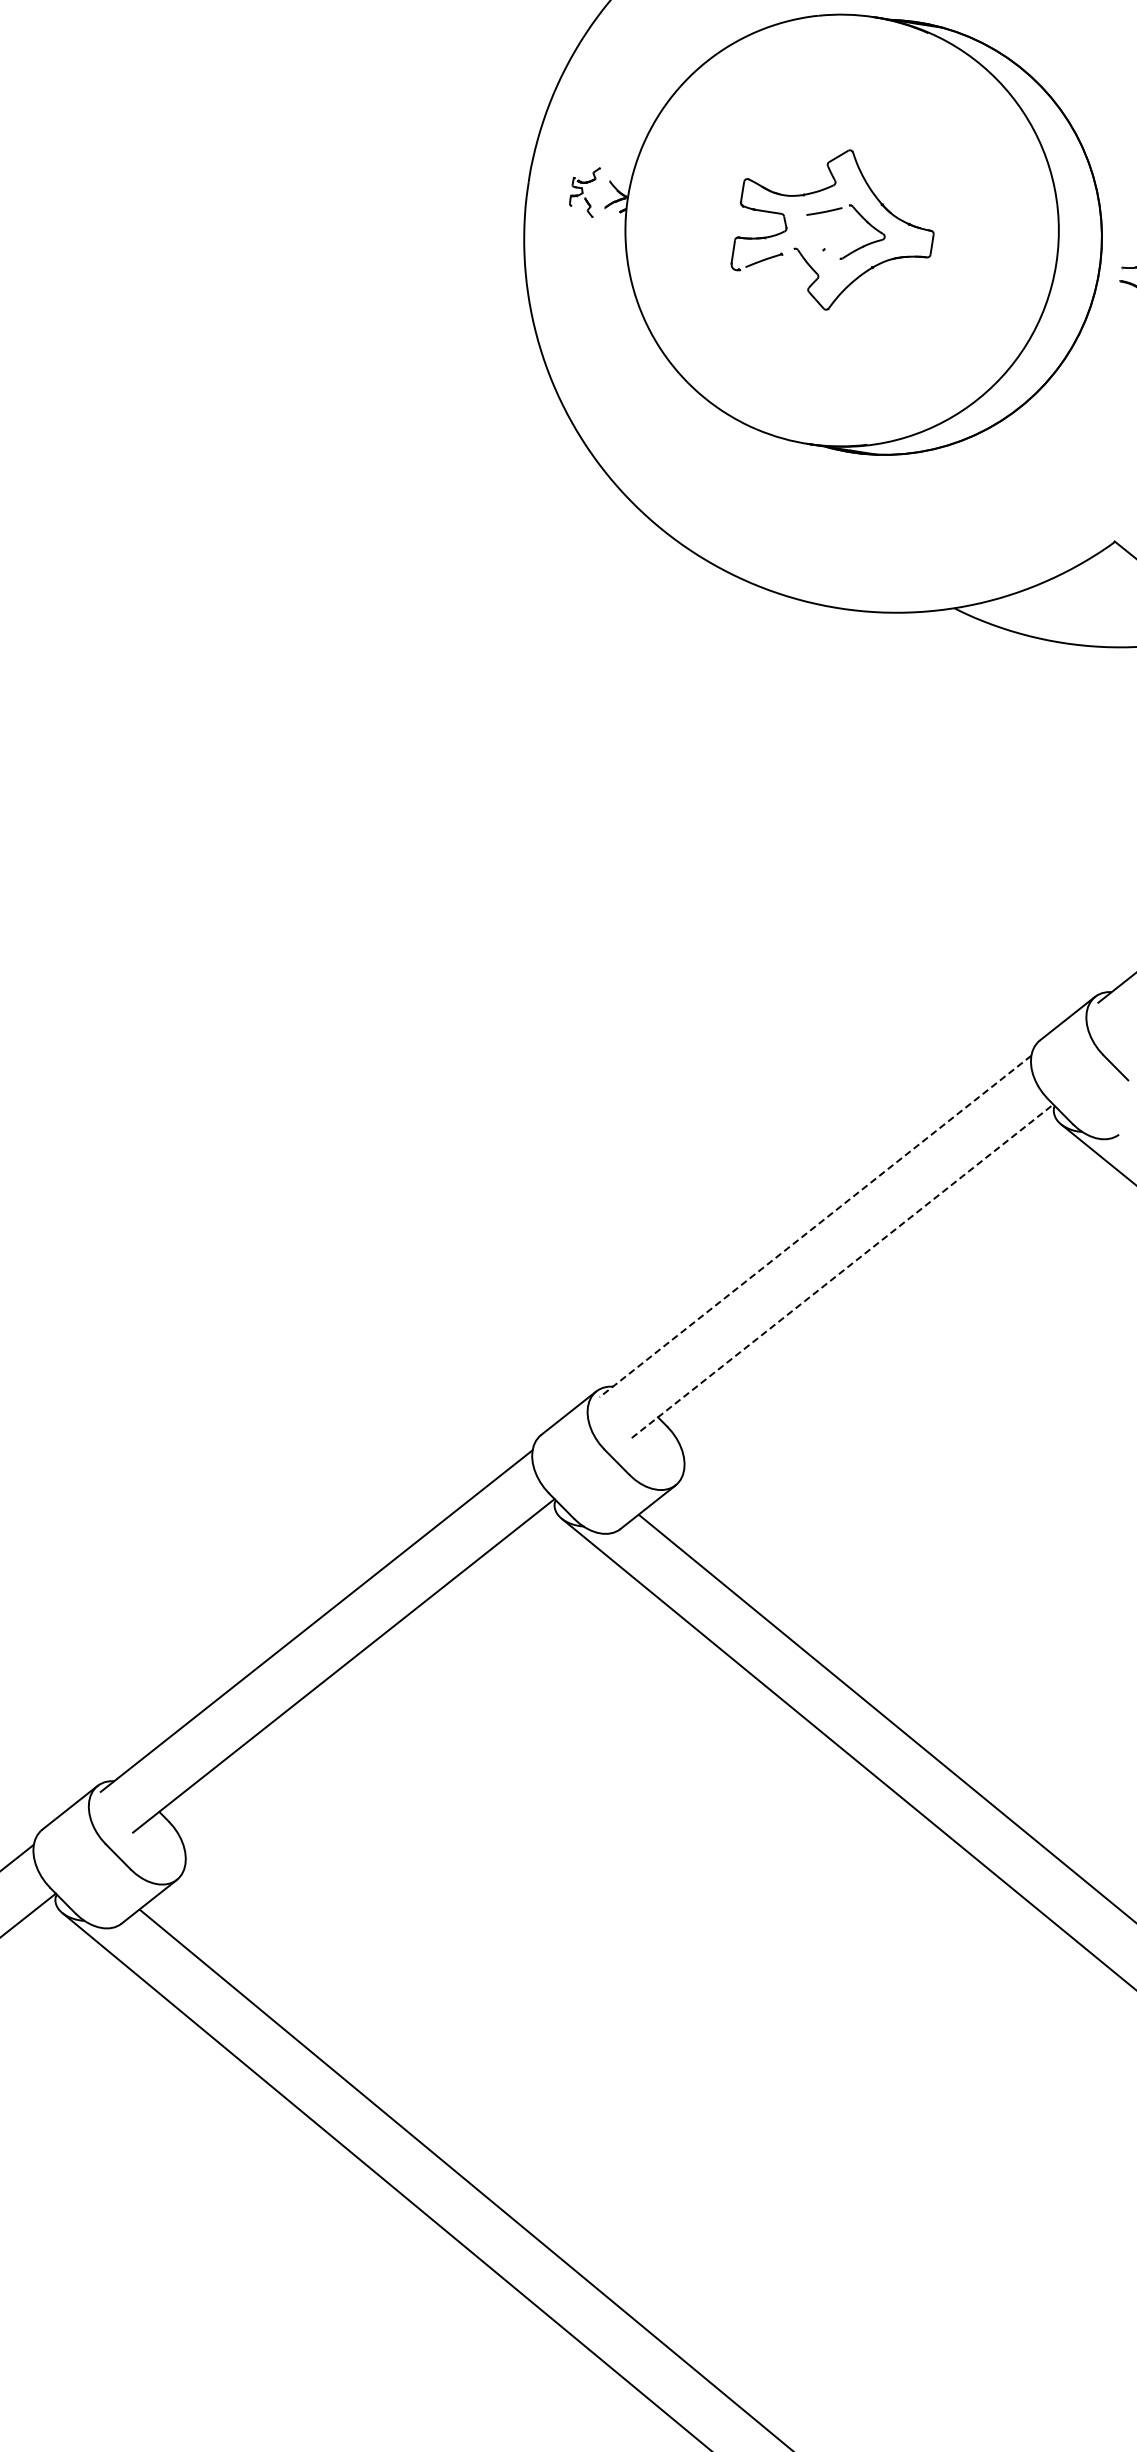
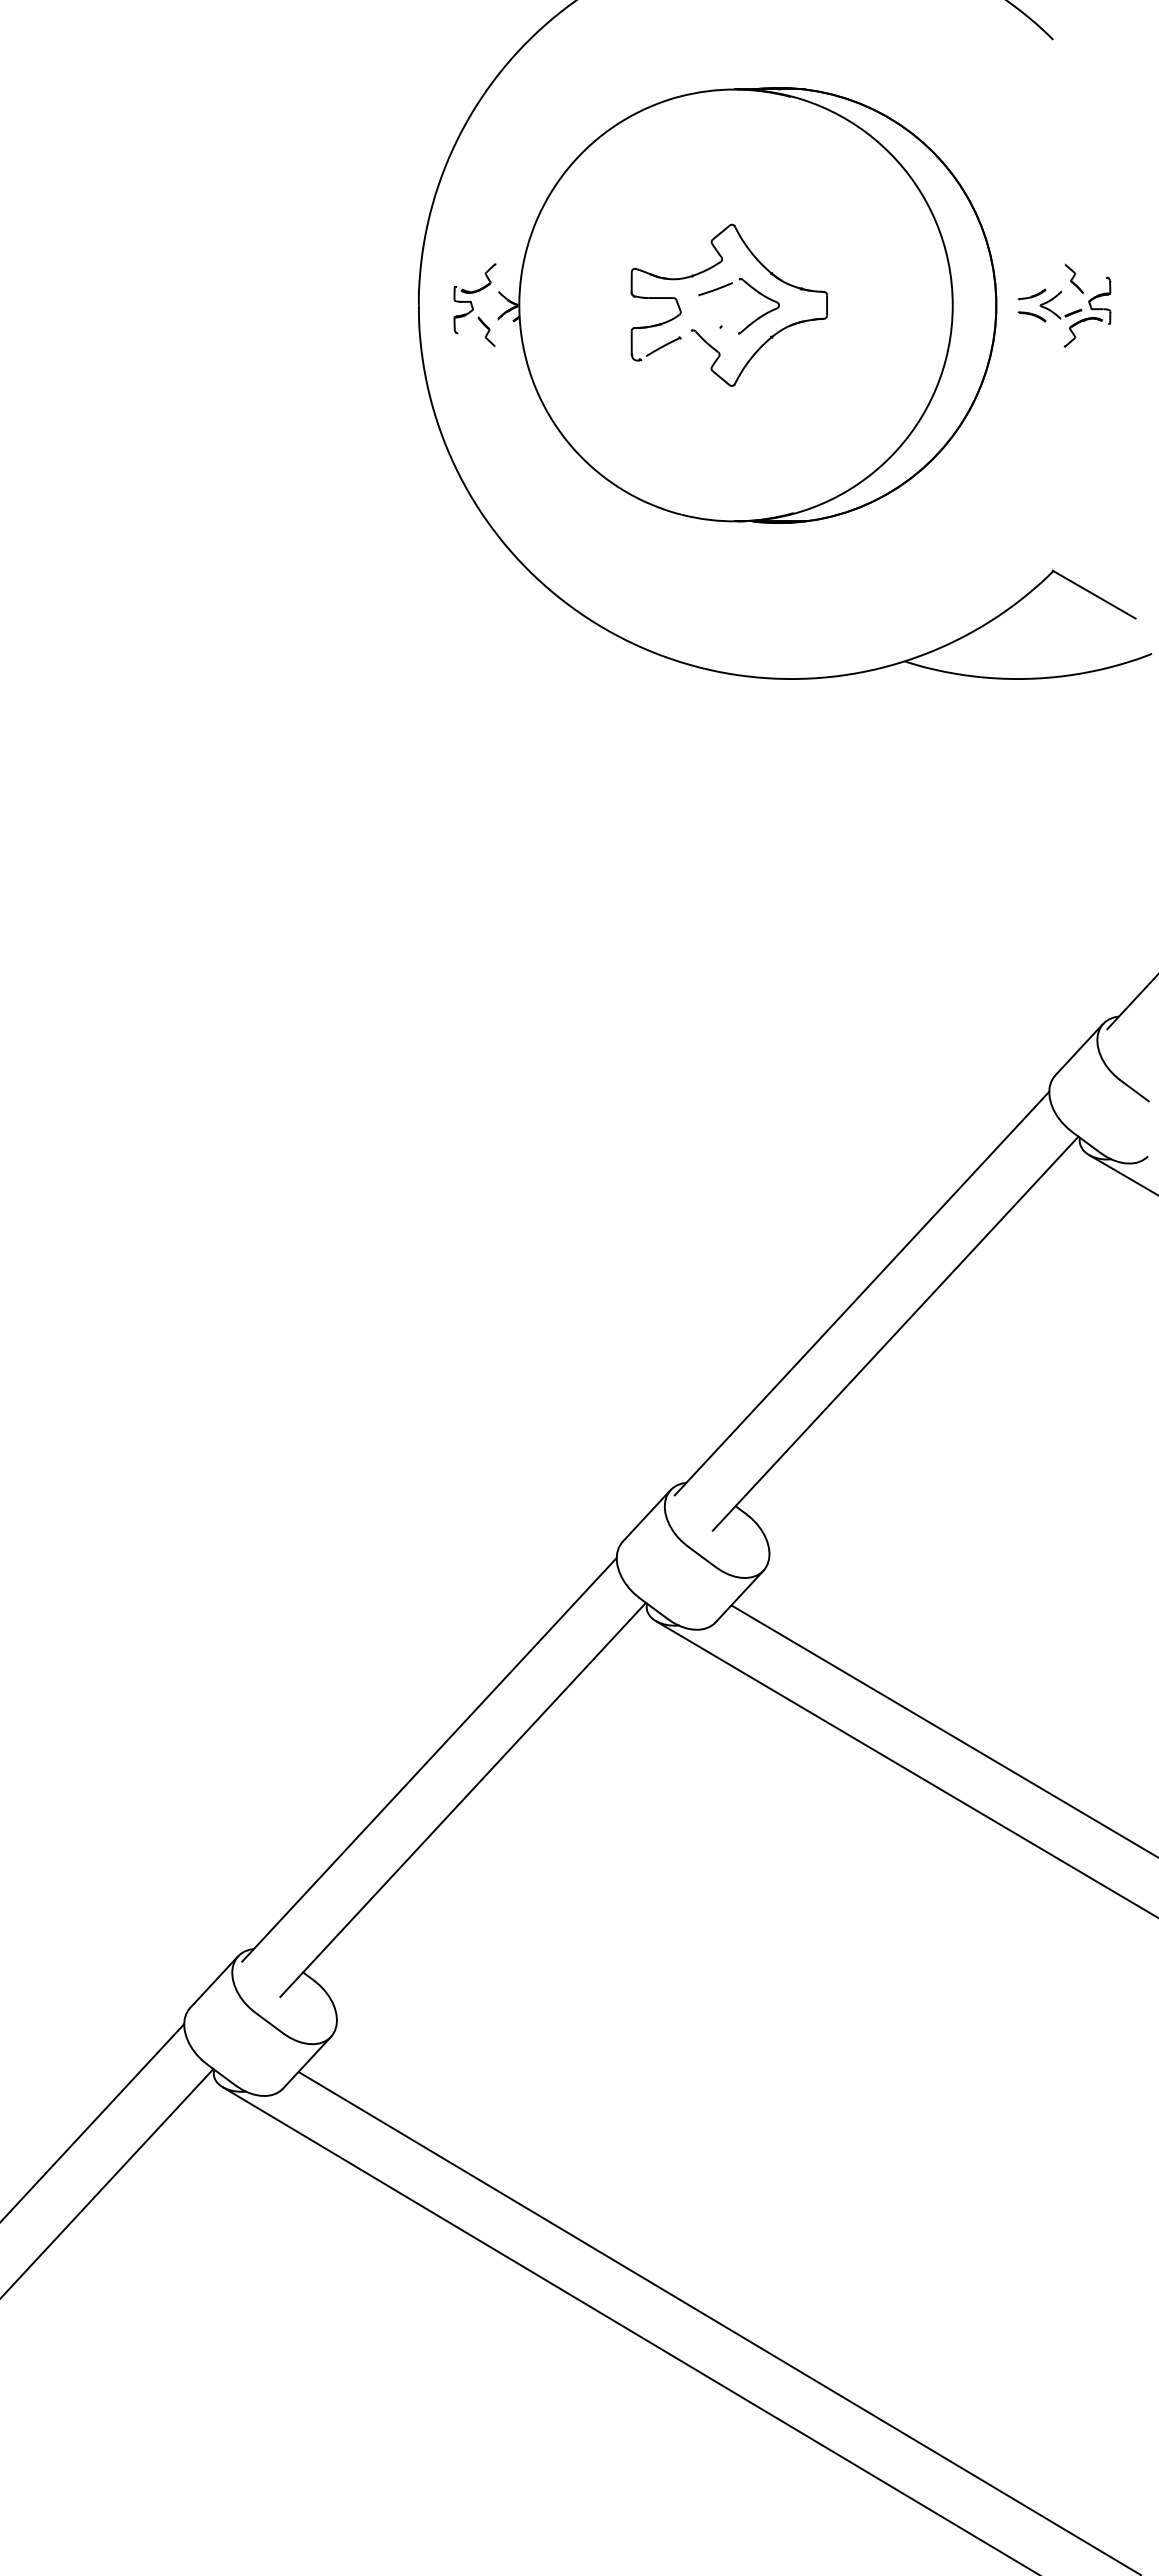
part: (583, 190) -> (474, 305), size x1.67
line: (814, 1226) -> (861, 1293), dashed -> solid
line: (842, 1271) -> (895, 1333), dashed -> solid

